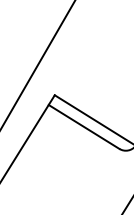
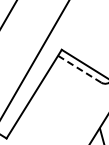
line: (85, 127) -> (80, 69), solid -> dashed

